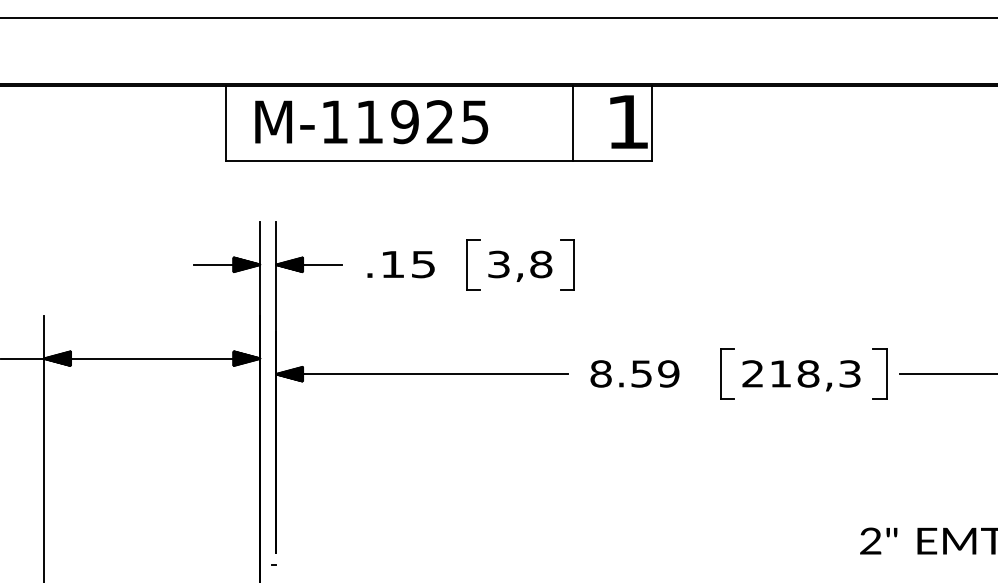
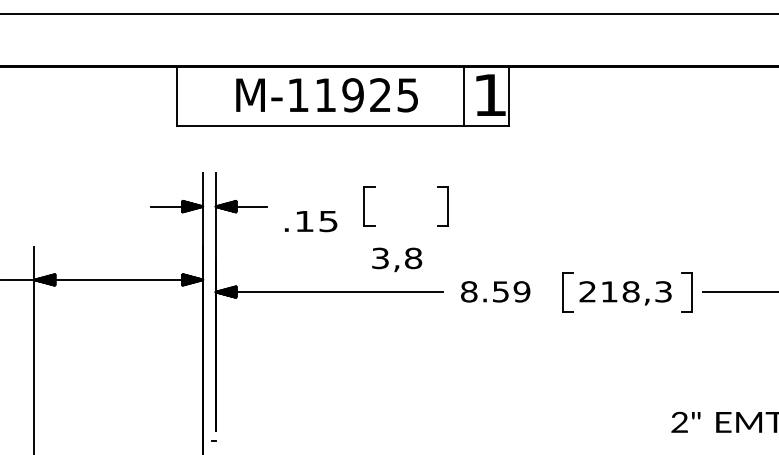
text: (370, 122) -> (326, 95), moved
line: (572, 123) -> (463, 96), moved
text: (400, 264) -> (310, 221), moved
text: (520, 265) -> (397, 259), moved

